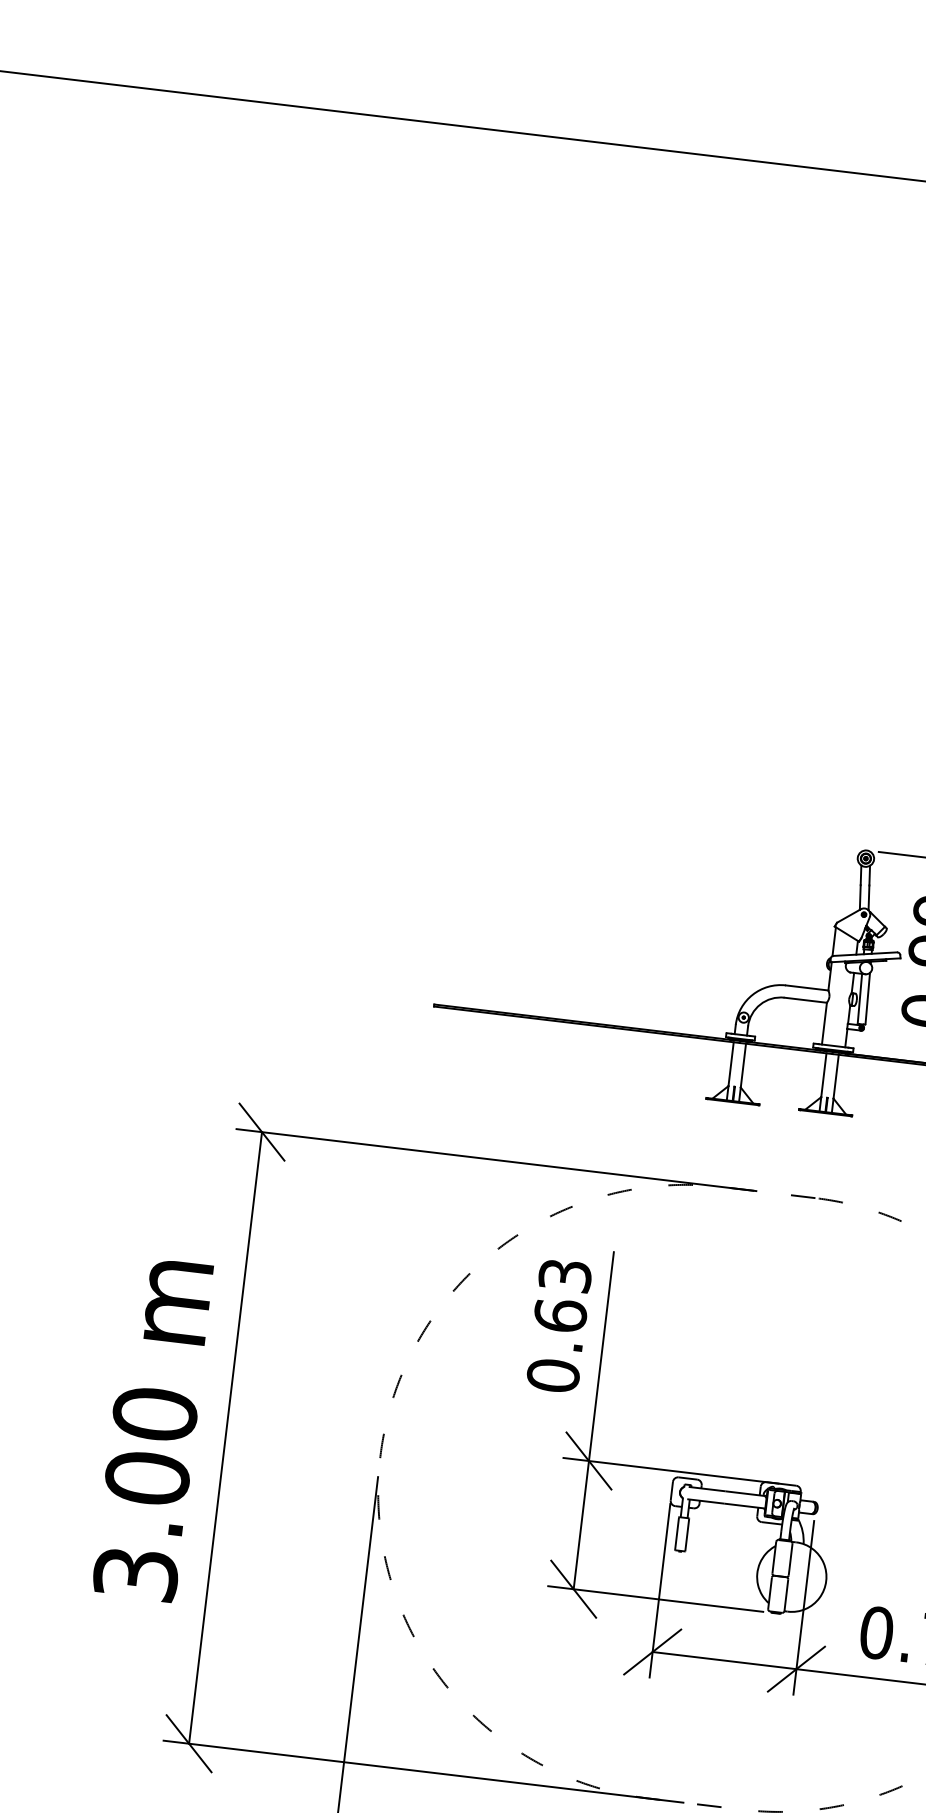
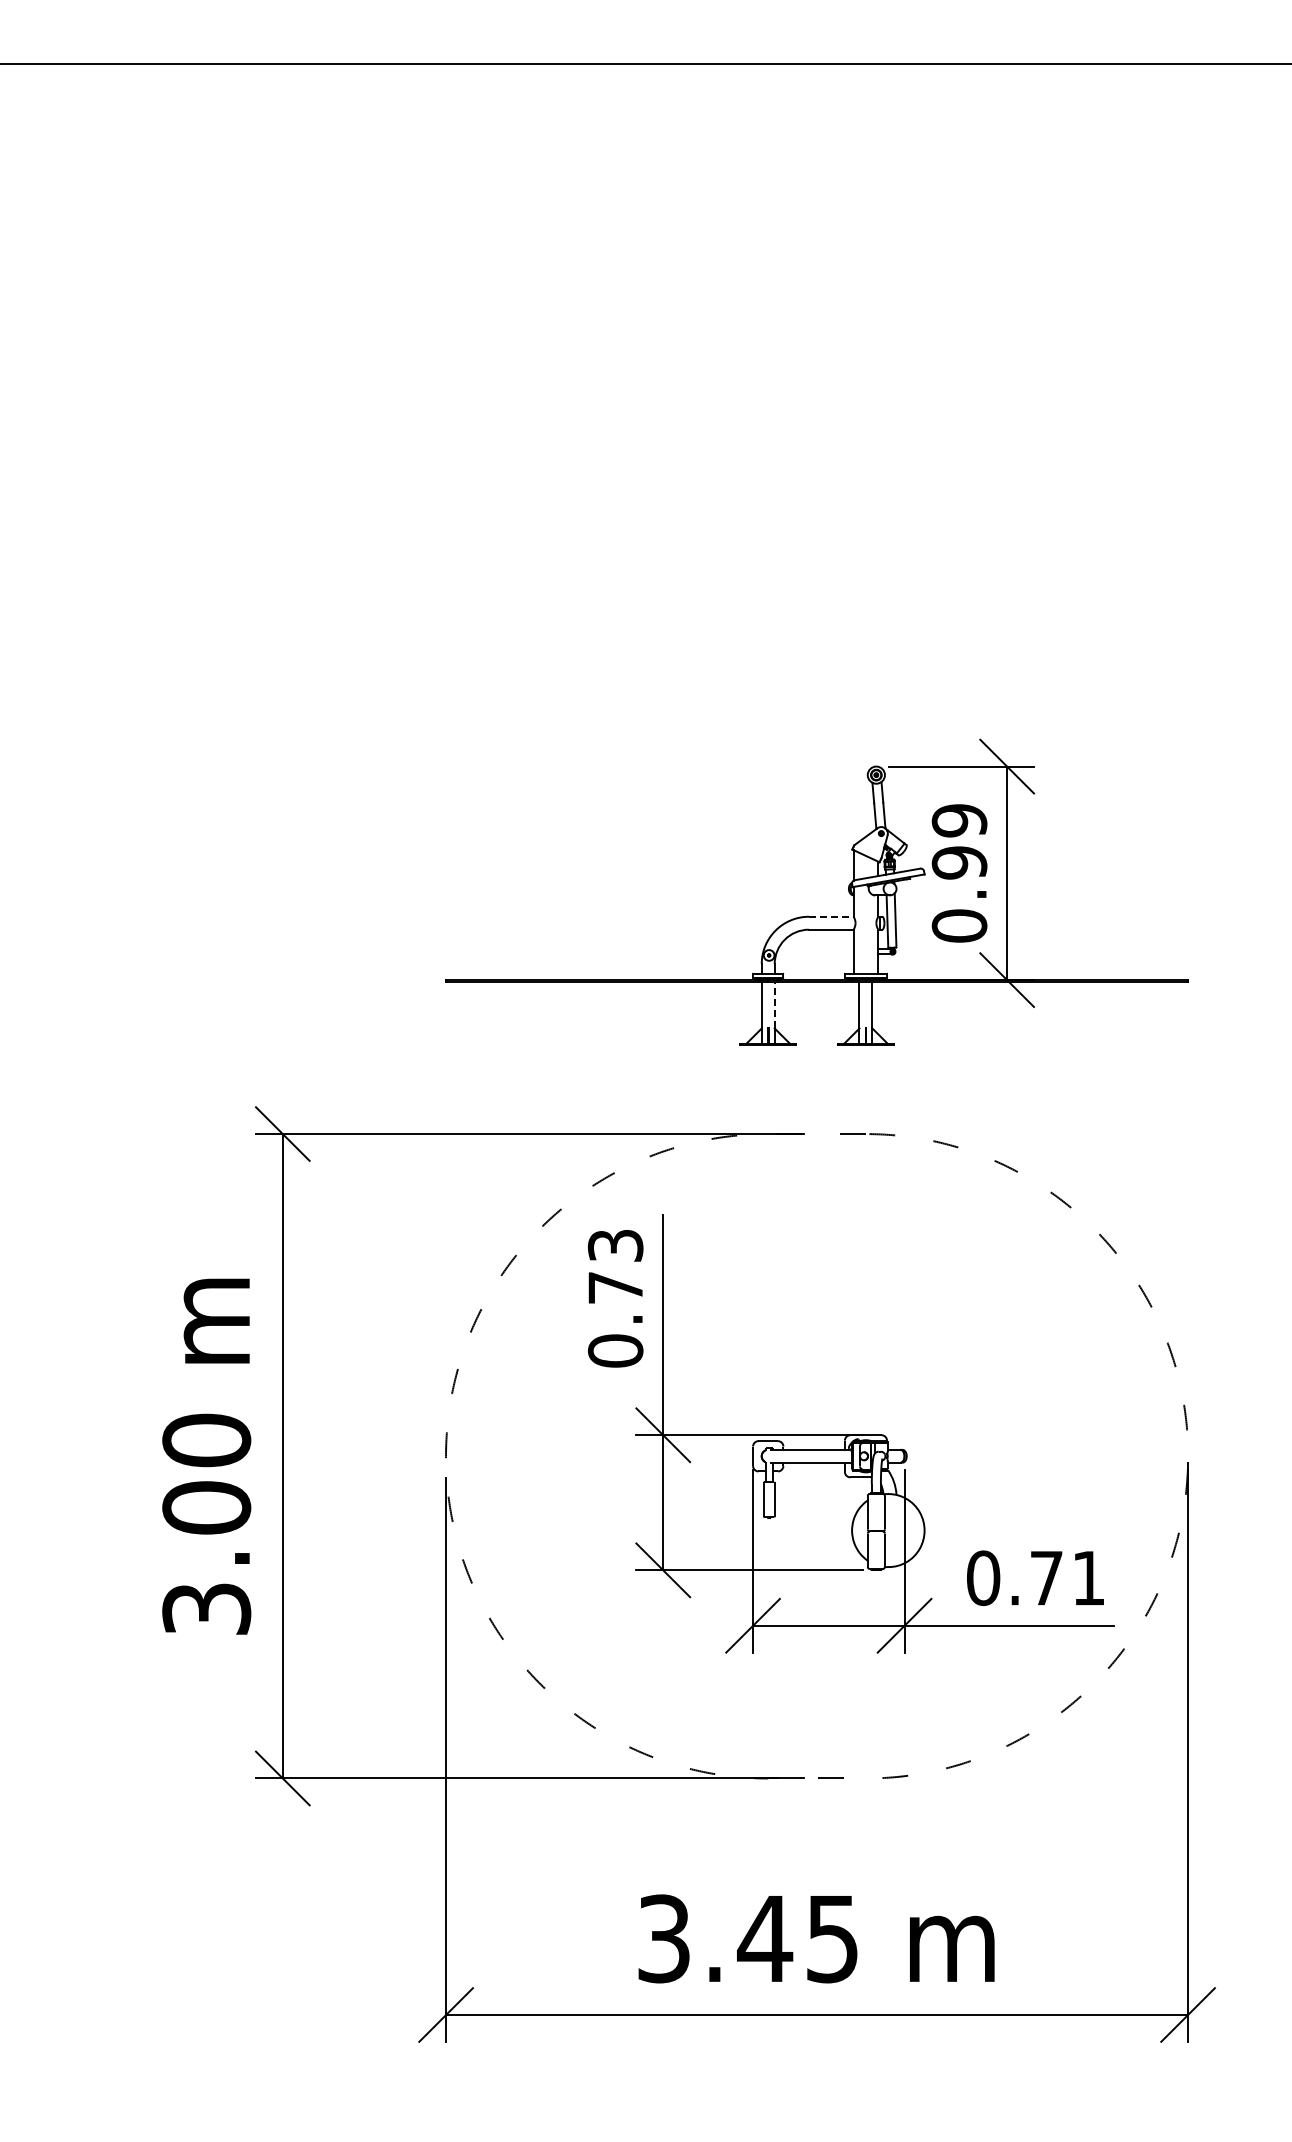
line: (807, 987) -> (831, 916), solid -> dashed
line: (743, 1064) -> (774, 1004), solid -> dashed
text: (560, 1315) -> (615, 1287), 0.63 -> 0.73

